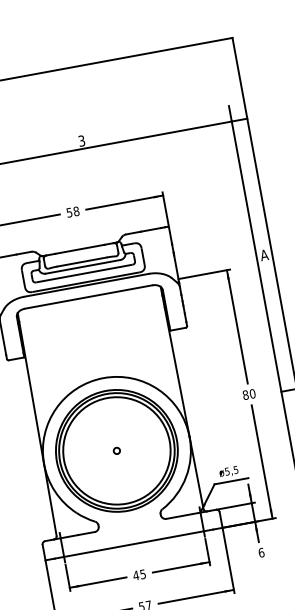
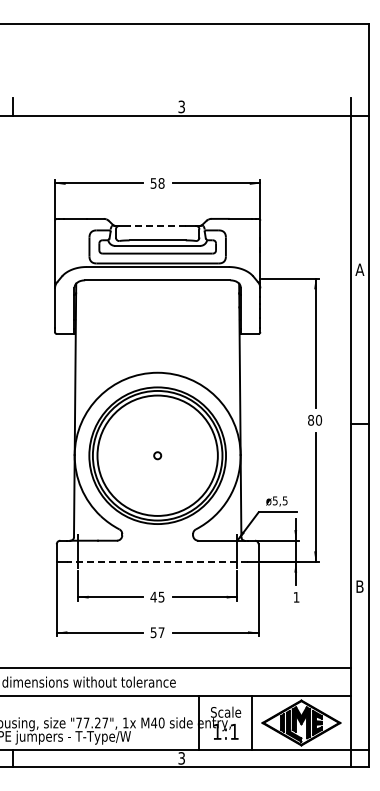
line: (79, 248) -> (157, 225), solid -> dashed
line: (133, 543) -> (157, 561), solid -> dashed
text: (261, 552) -> (296, 597), 6 -> 1

